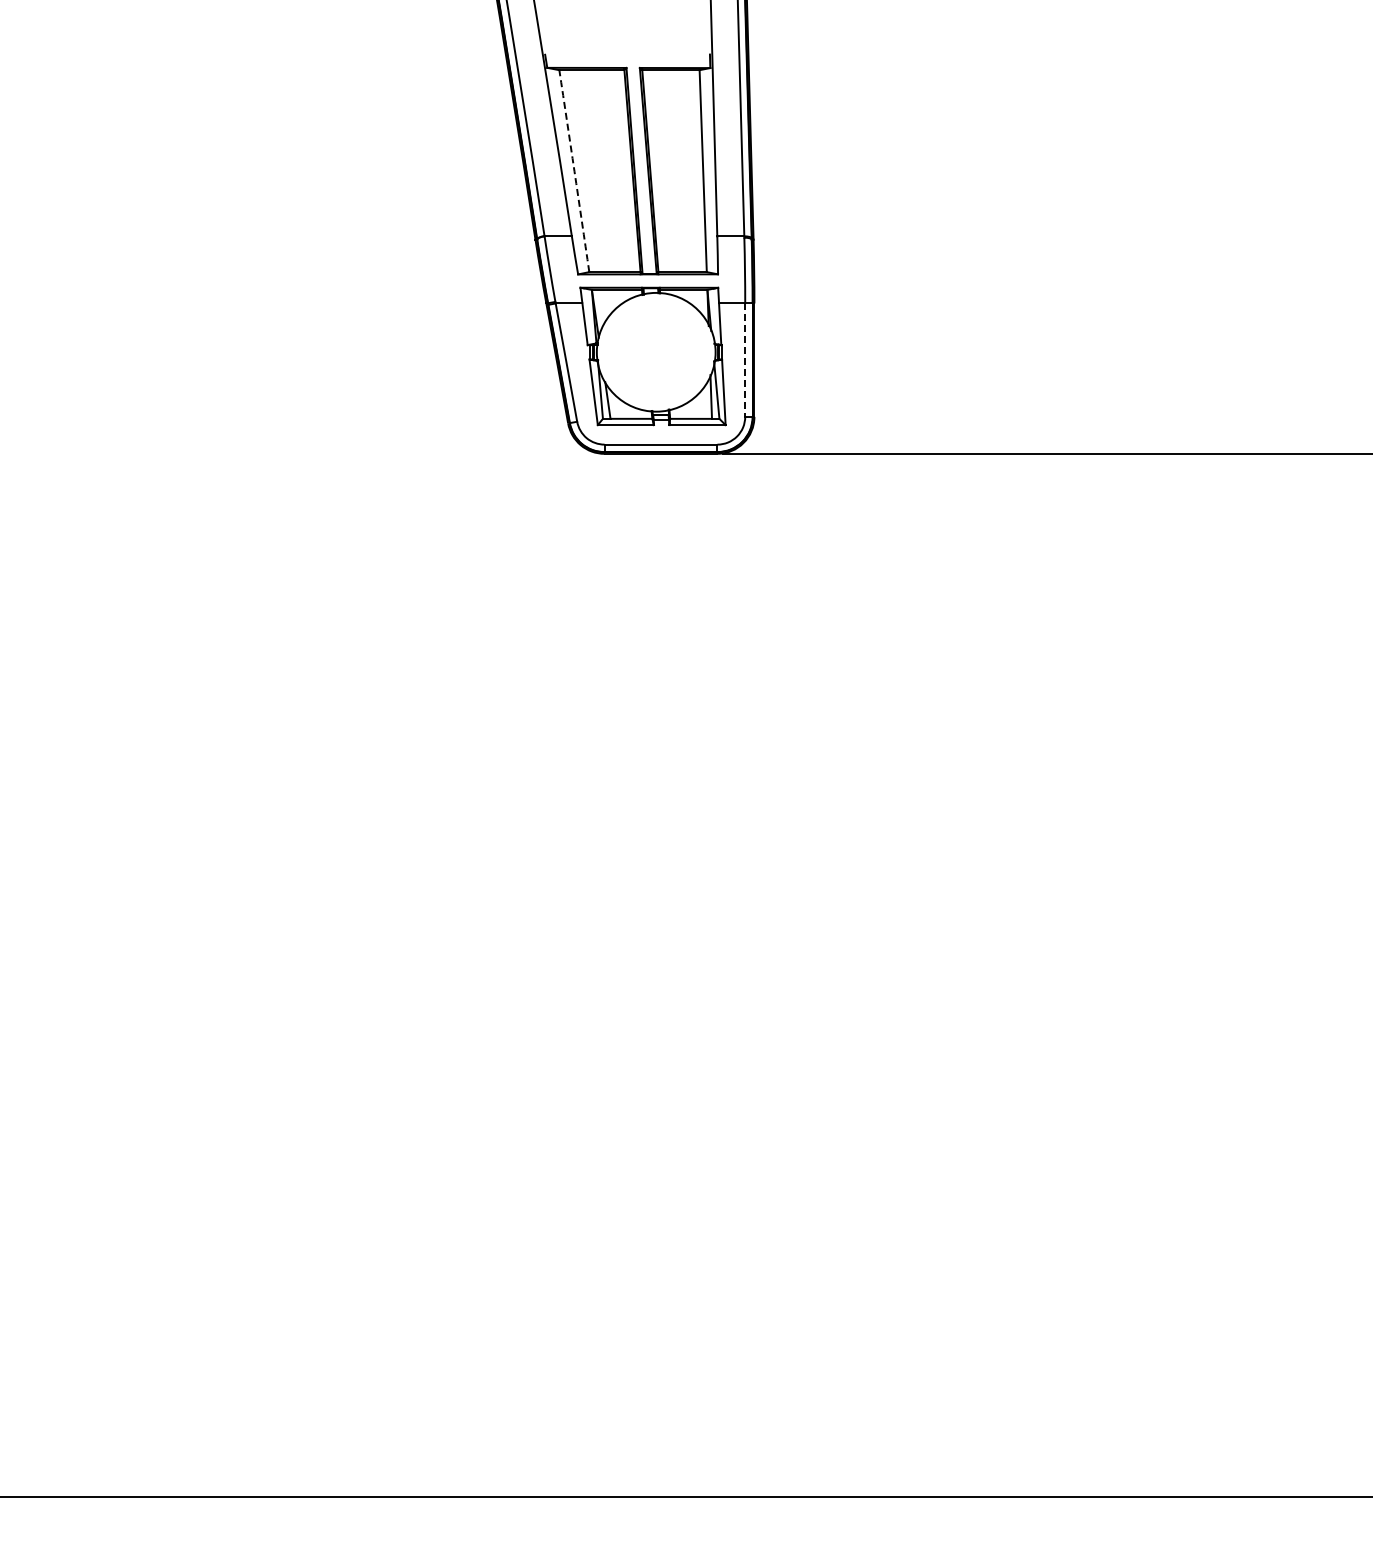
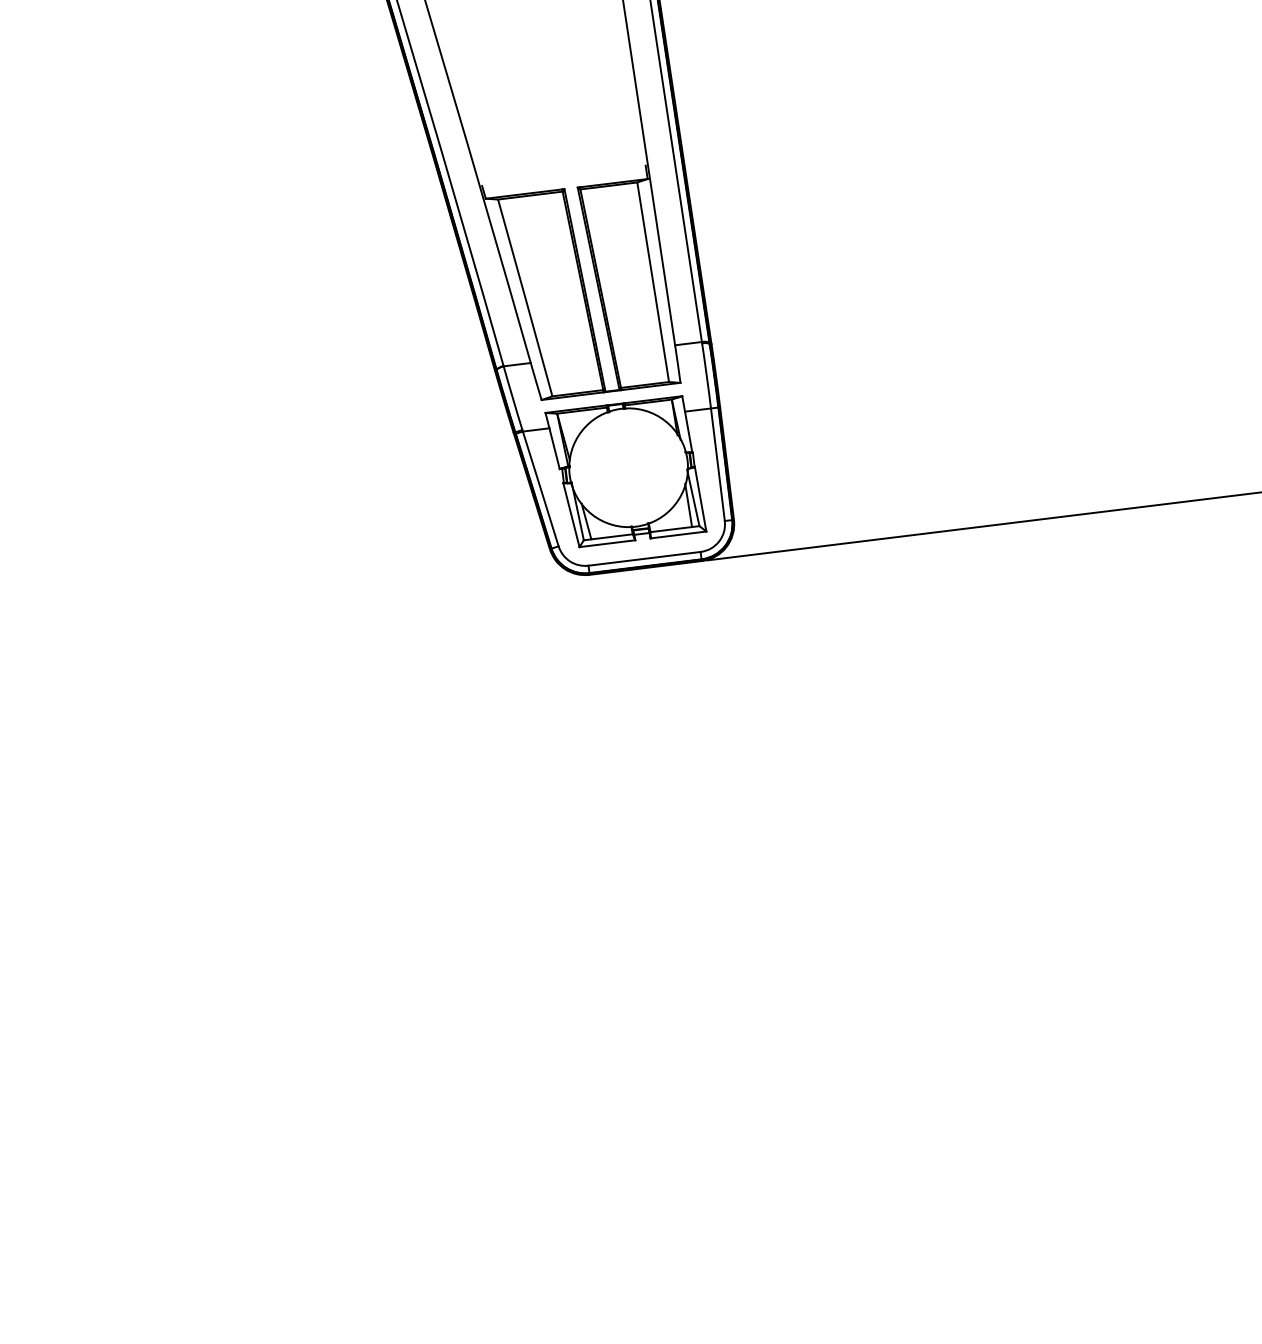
arc: (574, 171) -> (525, 298), dashed -> solid
line: (745, 360) -> (718, 465), dashed -> solid

